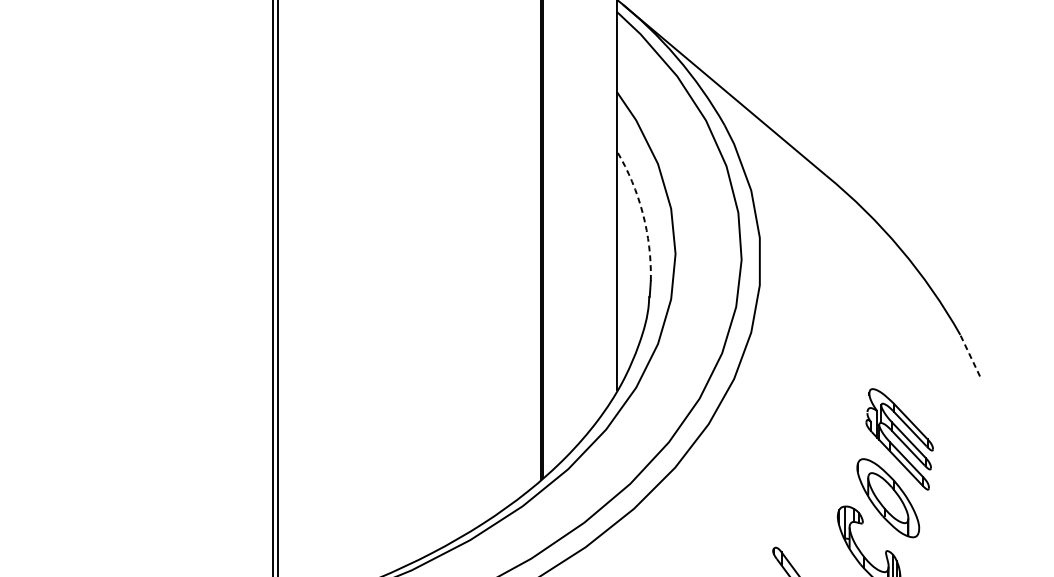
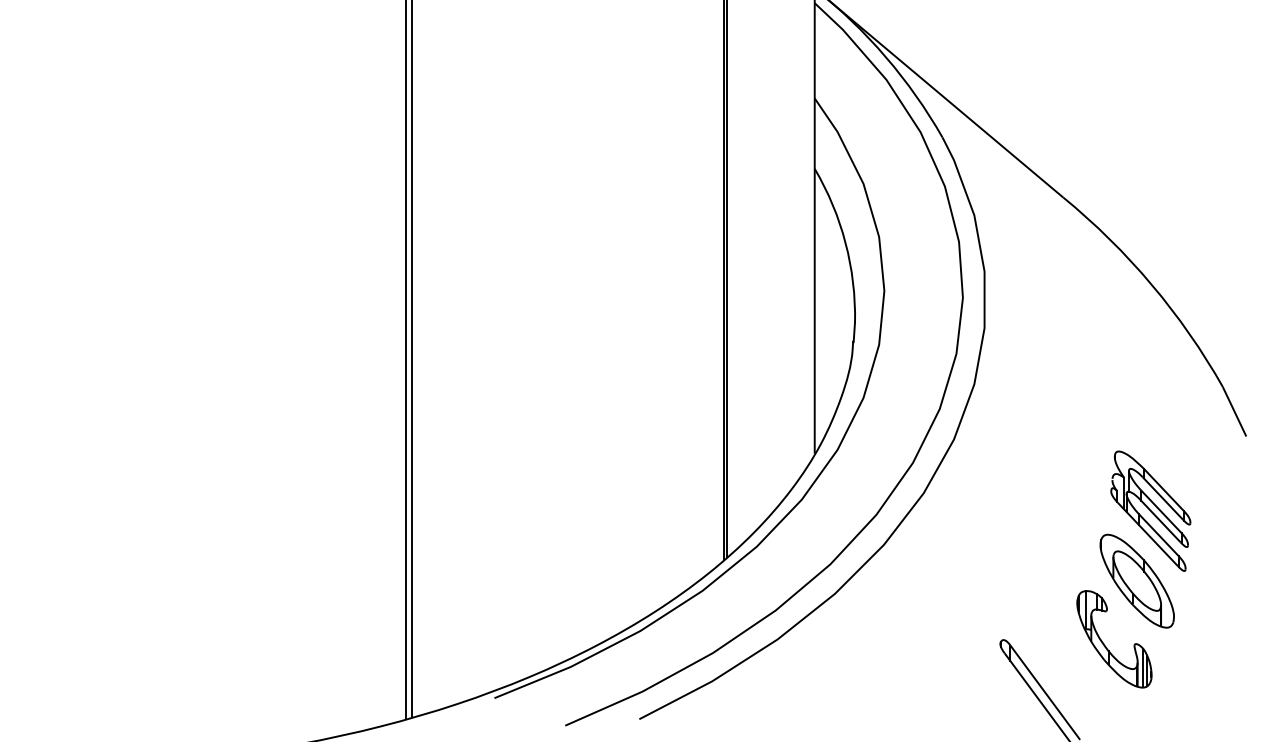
arc: (642, 214) -> (845, 243), dashed -> solid
line: (970, 355) -> (1234, 411), dashed -> solid

